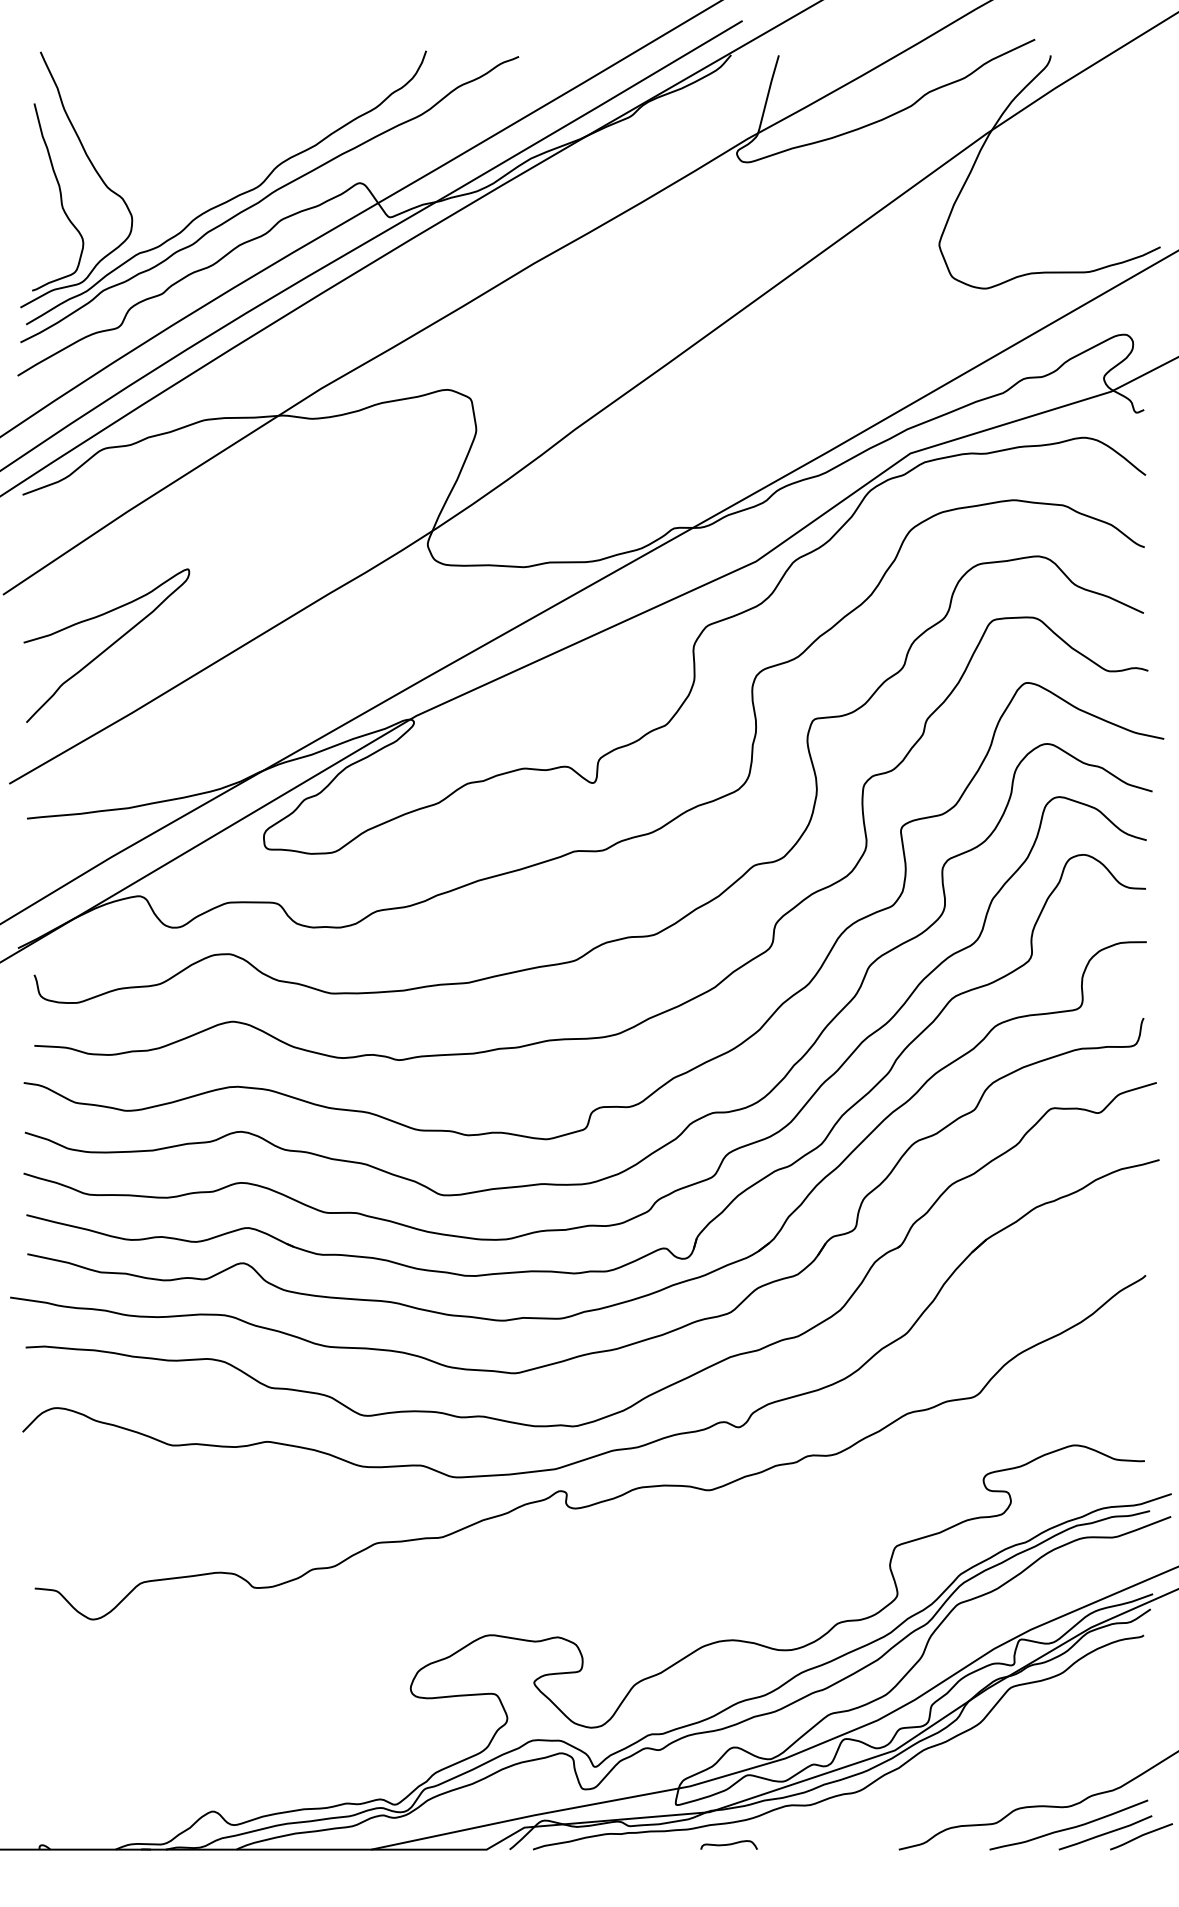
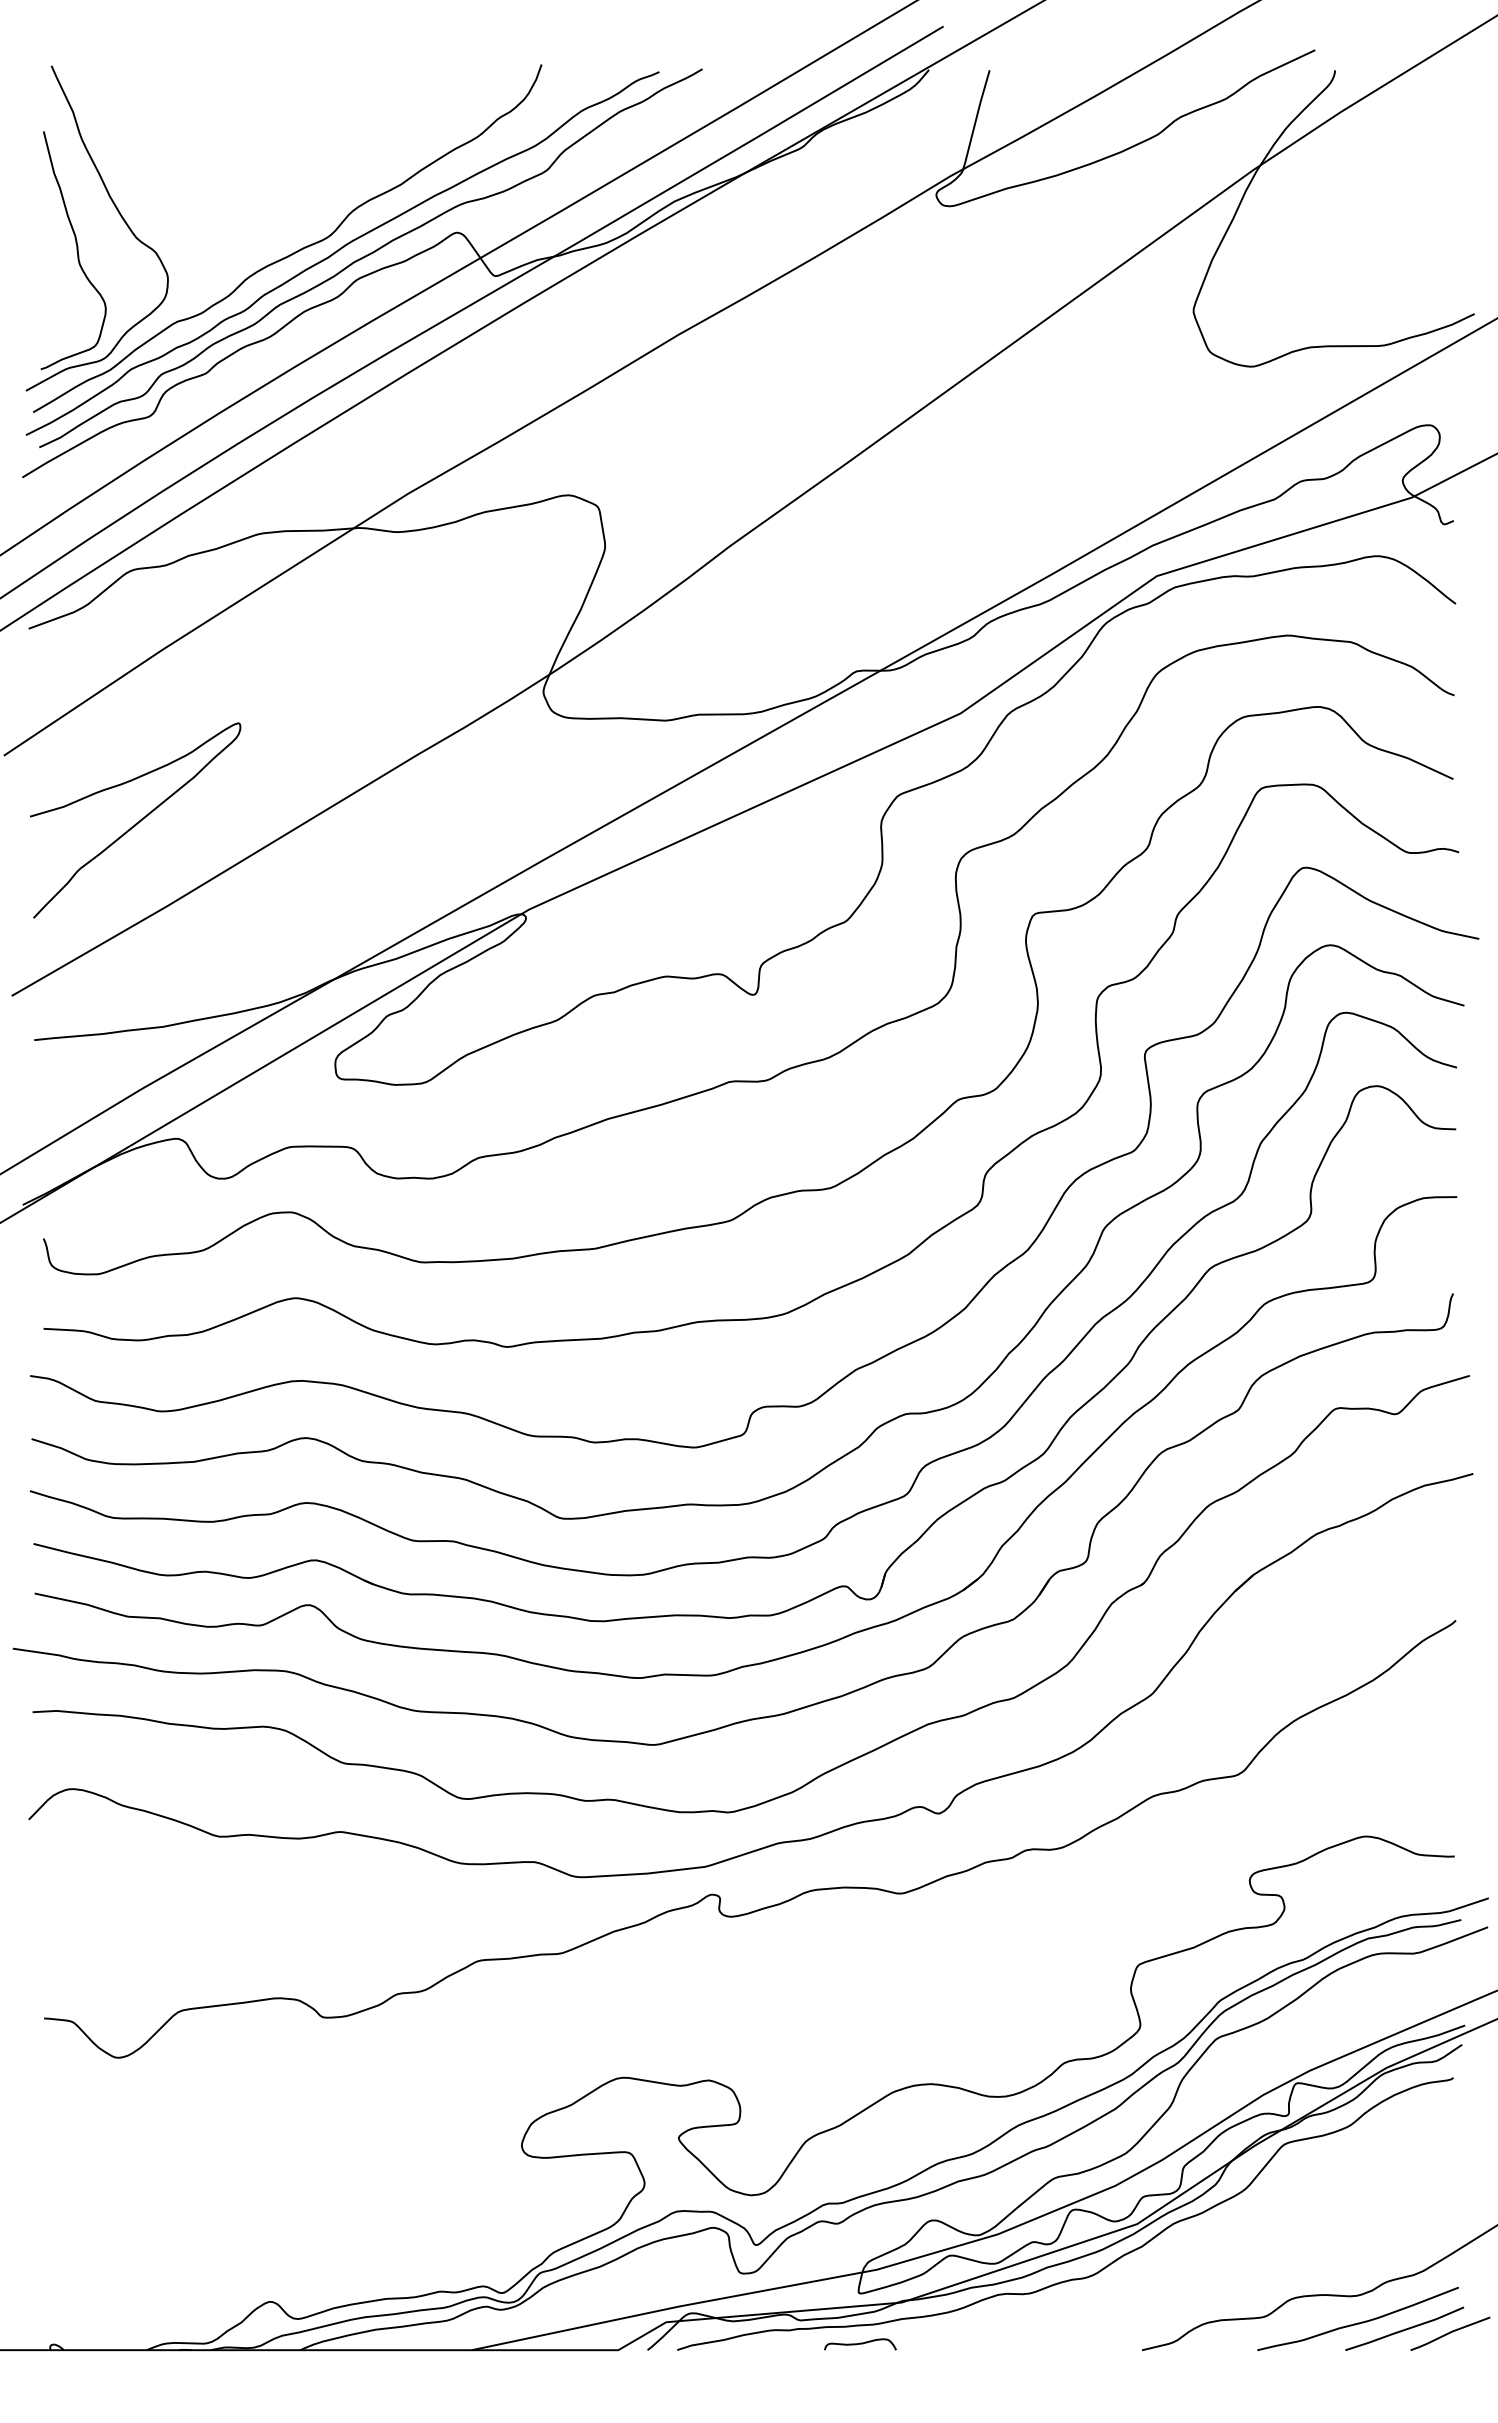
curve: (290, 201) -> (369, 255), added
curve: (729, 1845) -> (860, 2344), moved

